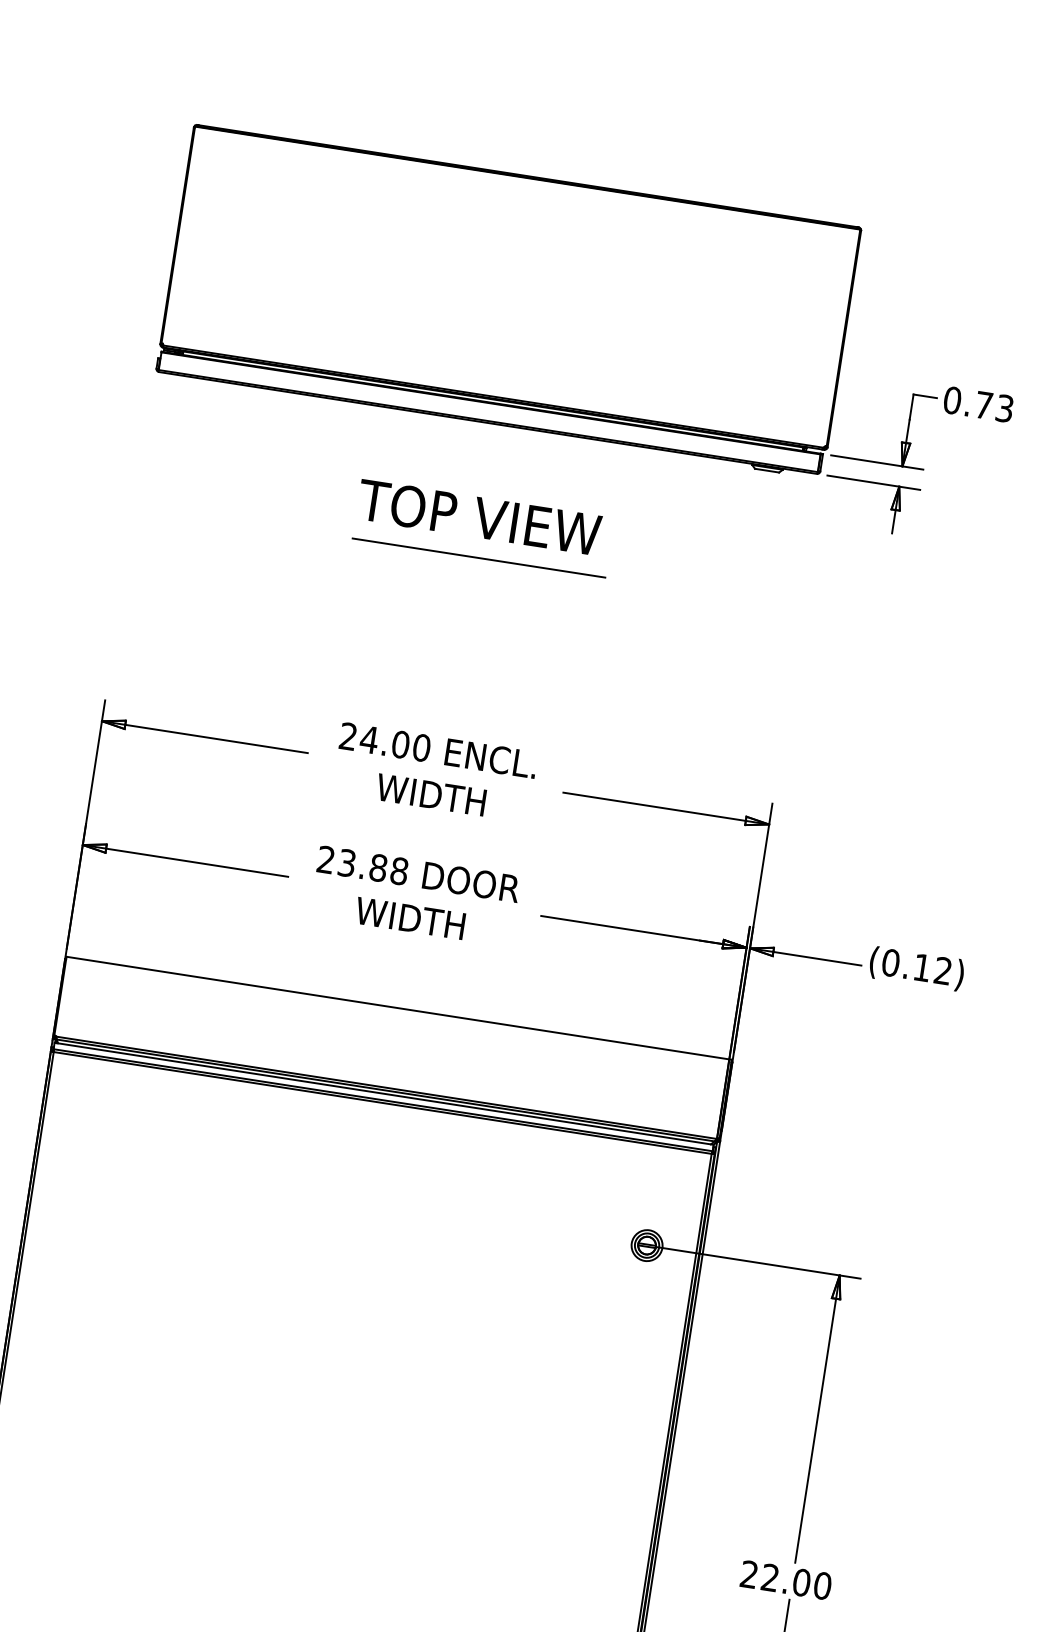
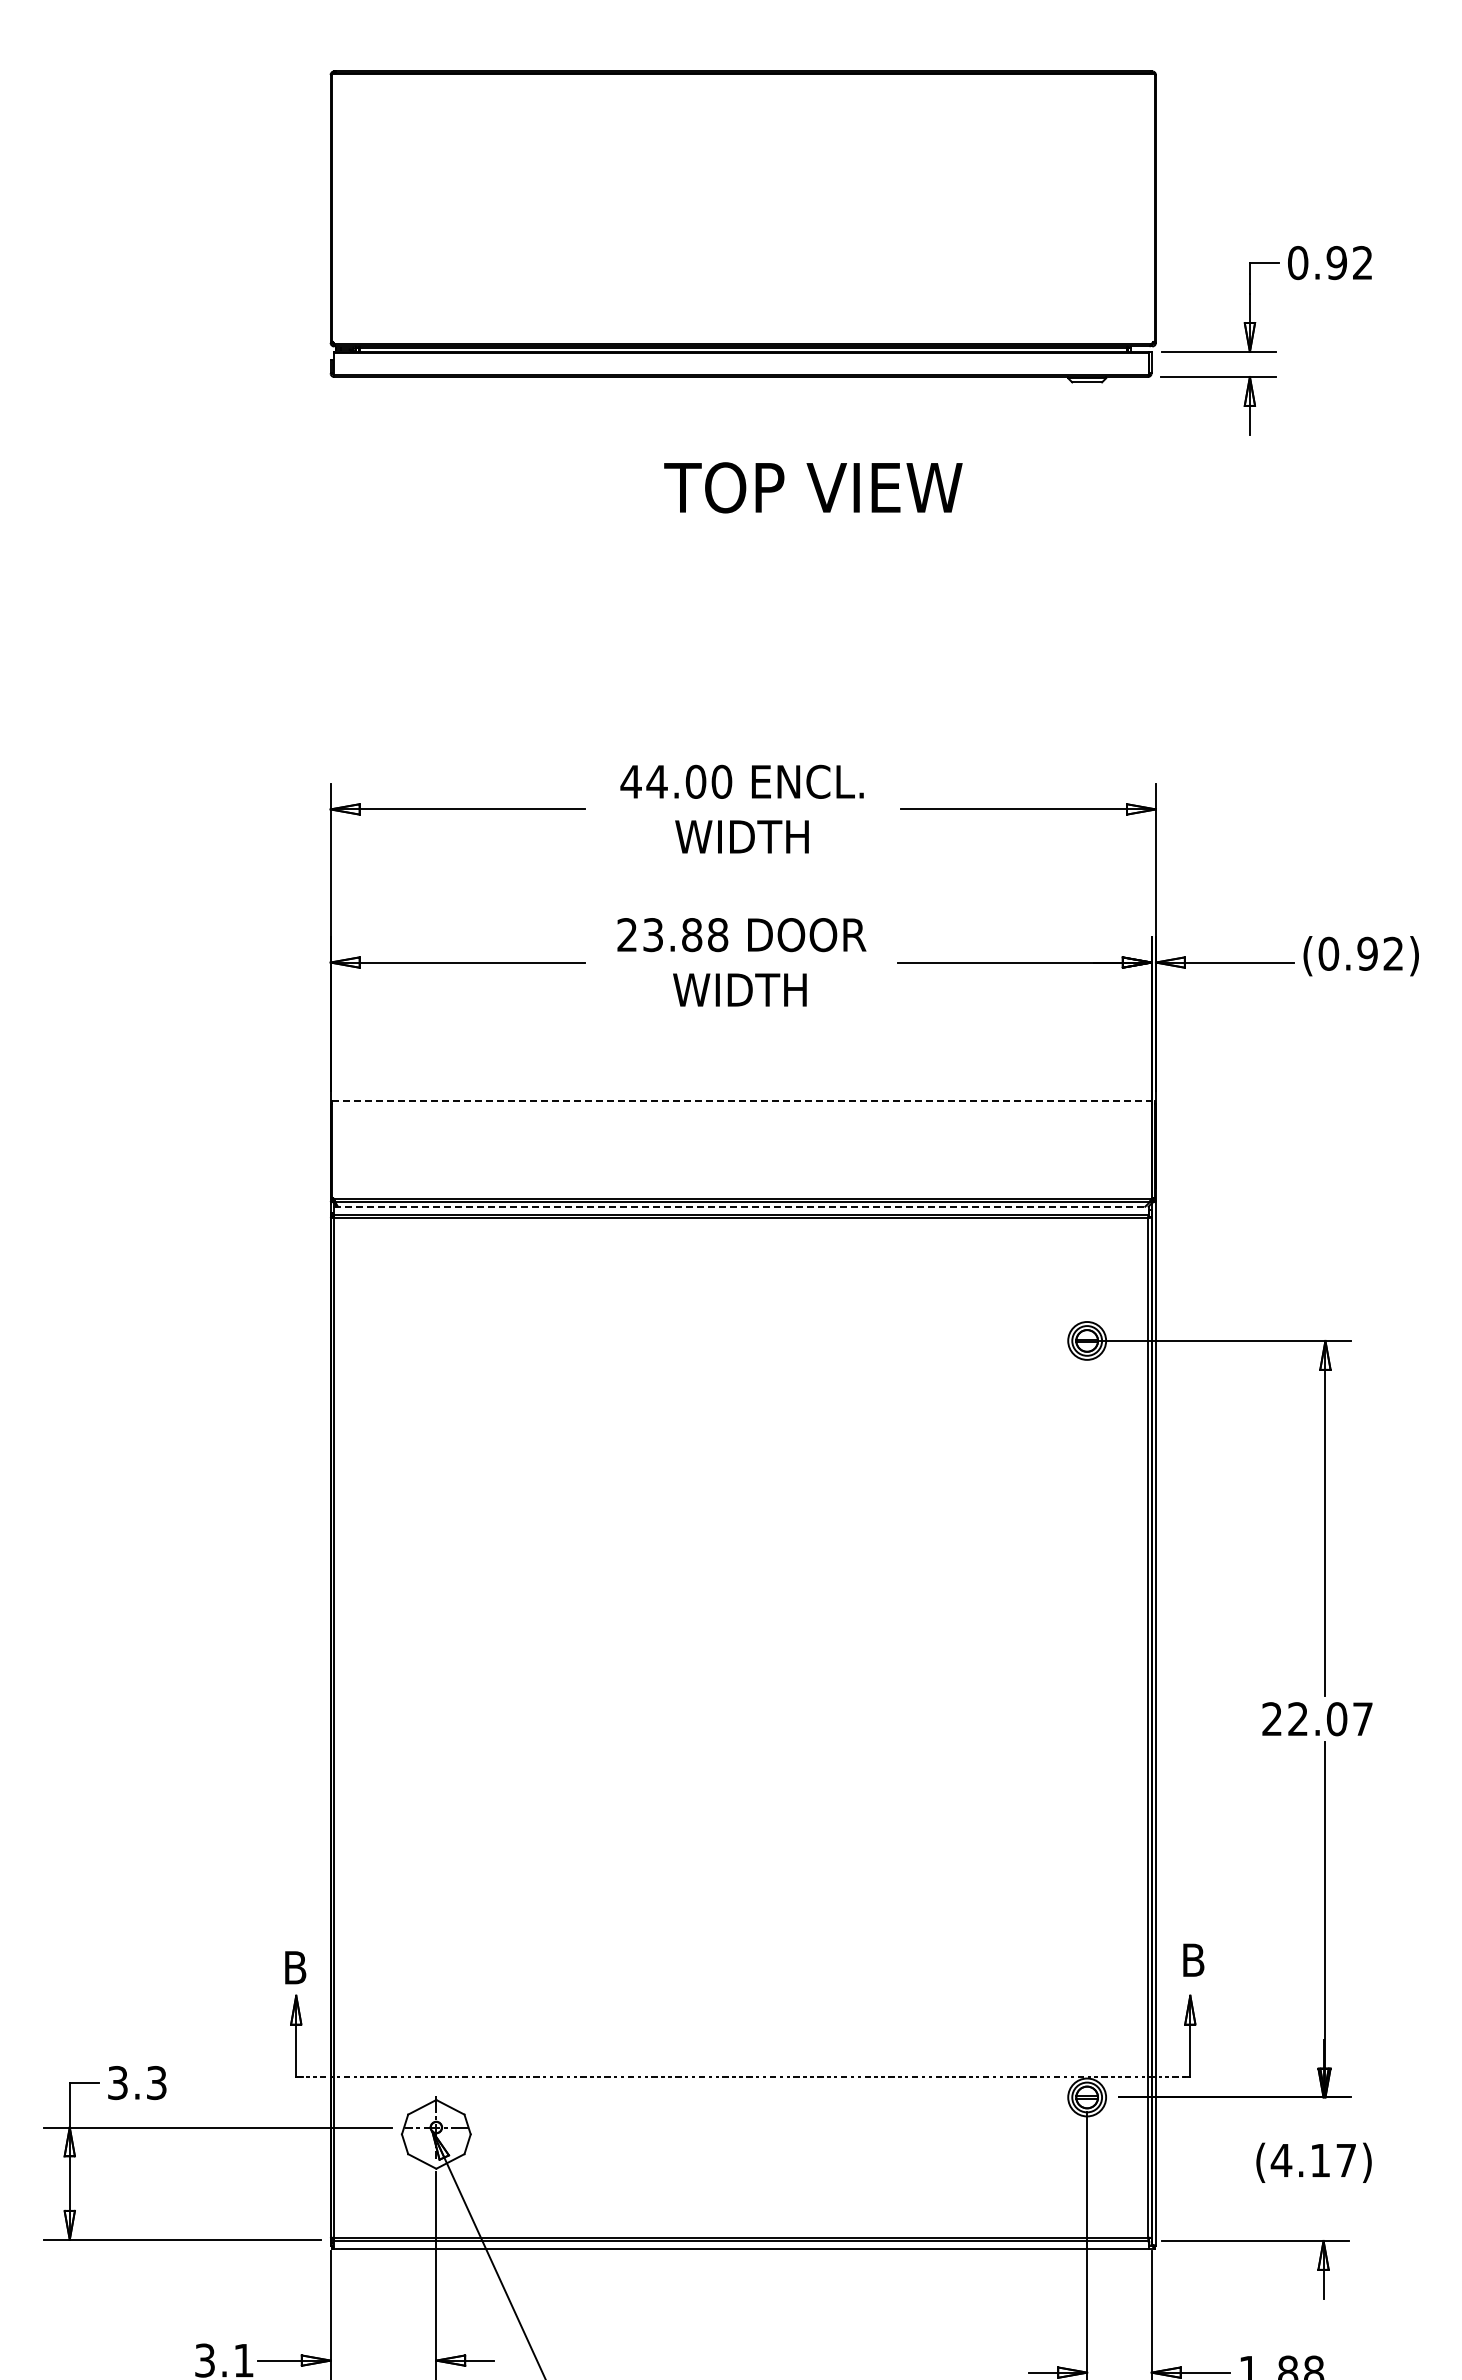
text: (994, 407) -> (1349, 263), 0.73 -> 0.92
text: (479, 517) -> (813, 487), moved
line: (479, 557) -> (755, 541), removed
text: (347, 736) -> (630, 781), 24.00 -> 44.00
text: (922, 967) -> (1367, 953), (0.12) -> (0.92)
line: (399, 1008) -> (743, 1100), solid -> dashed
line: (384, 1093) -> (741, 1206), solid -> dashed
text: (822, 1586) -> (1362, 1719), 22.00 -> 22.07

